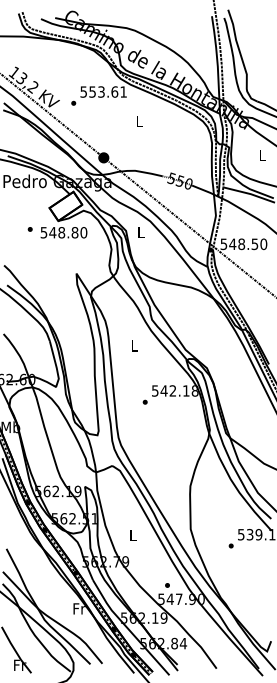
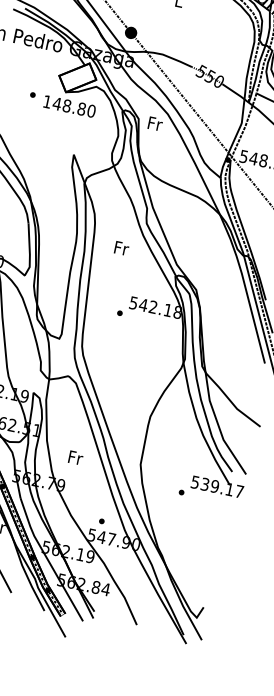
text: (141, 231) -> (155, 123), L -> Fr
text: (43, 232) -> (46, 101), 548.80 -> 148.80
text: (135, 345) -> (122, 248), L -> Fr
text: (133, 534) -> (76, 457), L -> Fr

